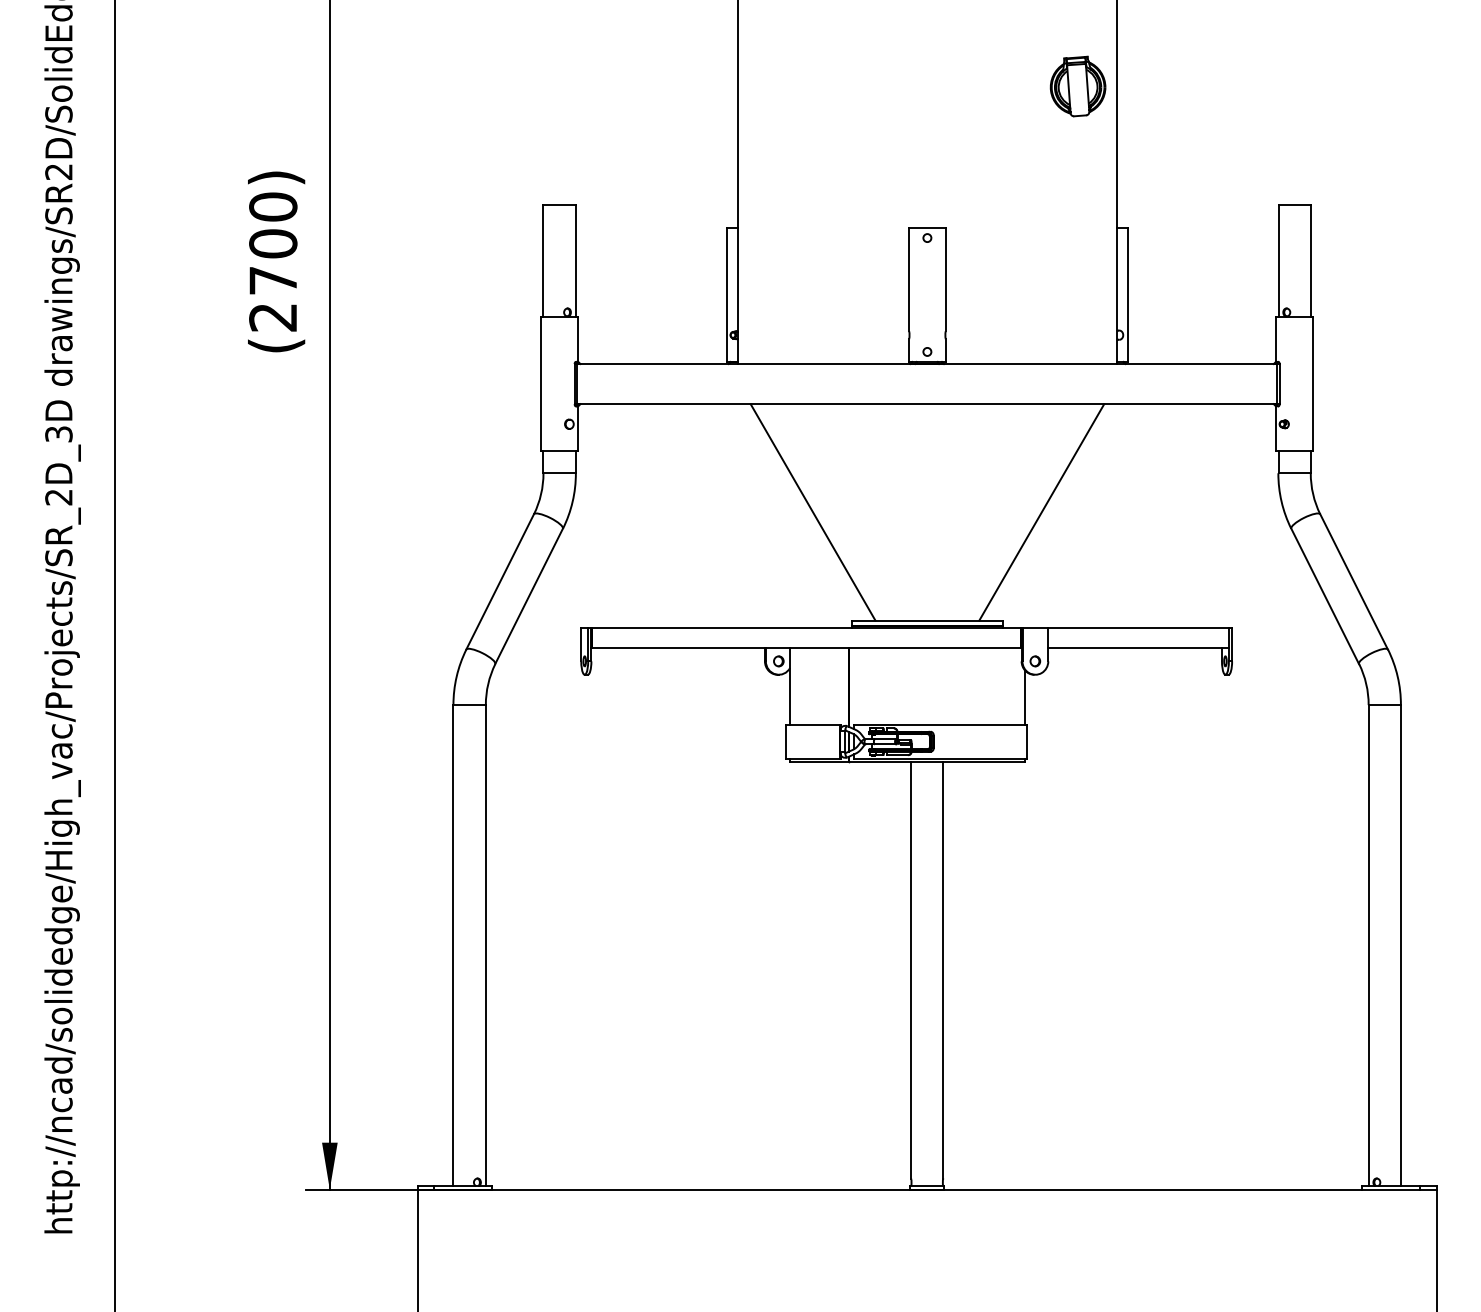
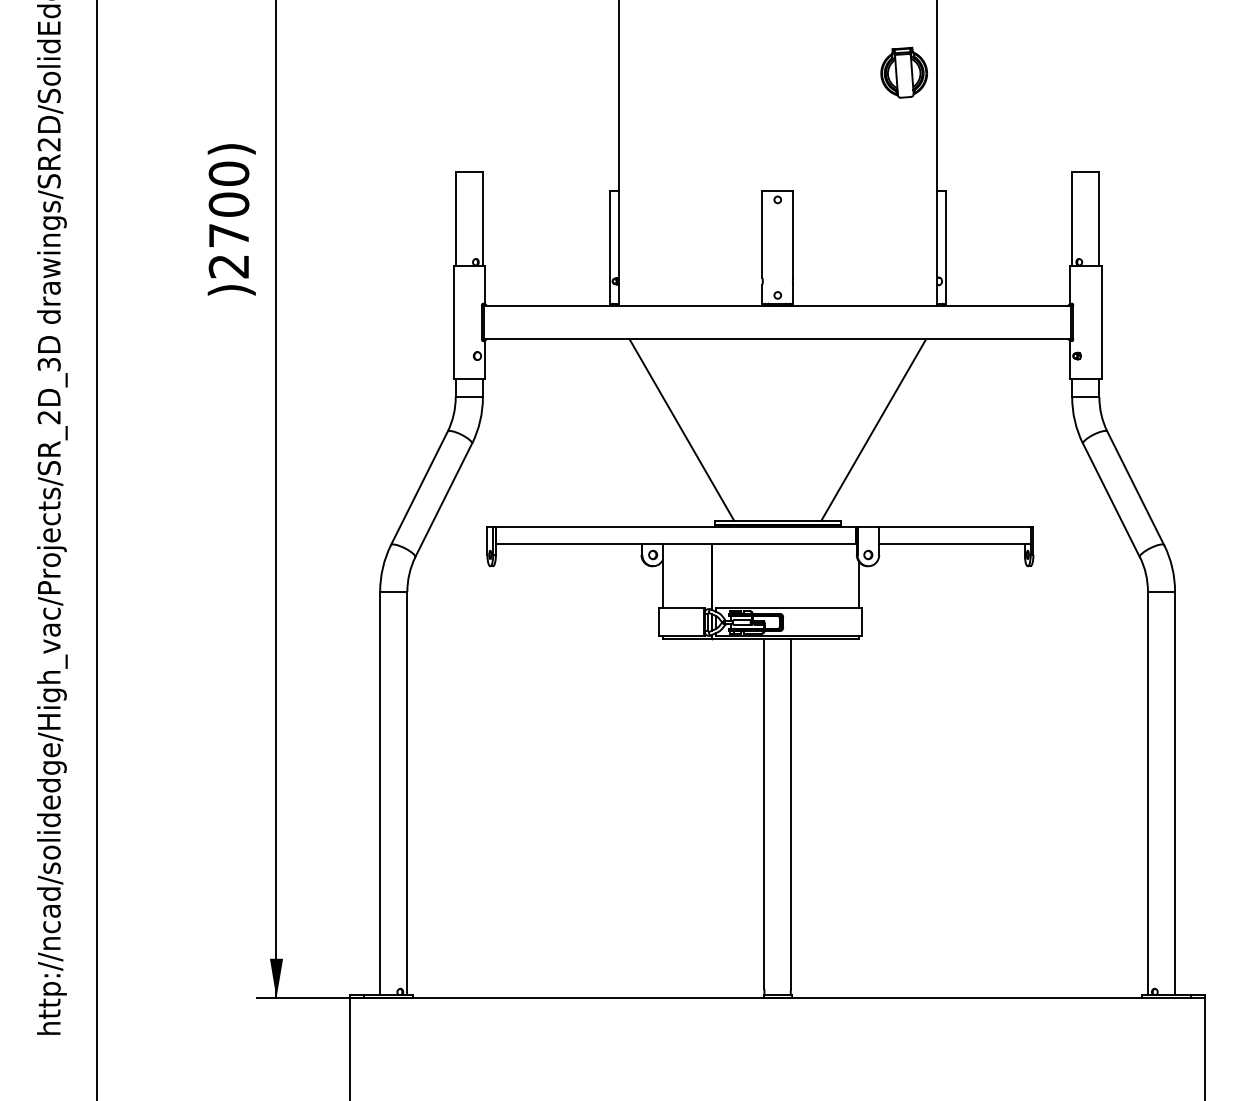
text: (276, 345) -> (231, 290), ( -> )

